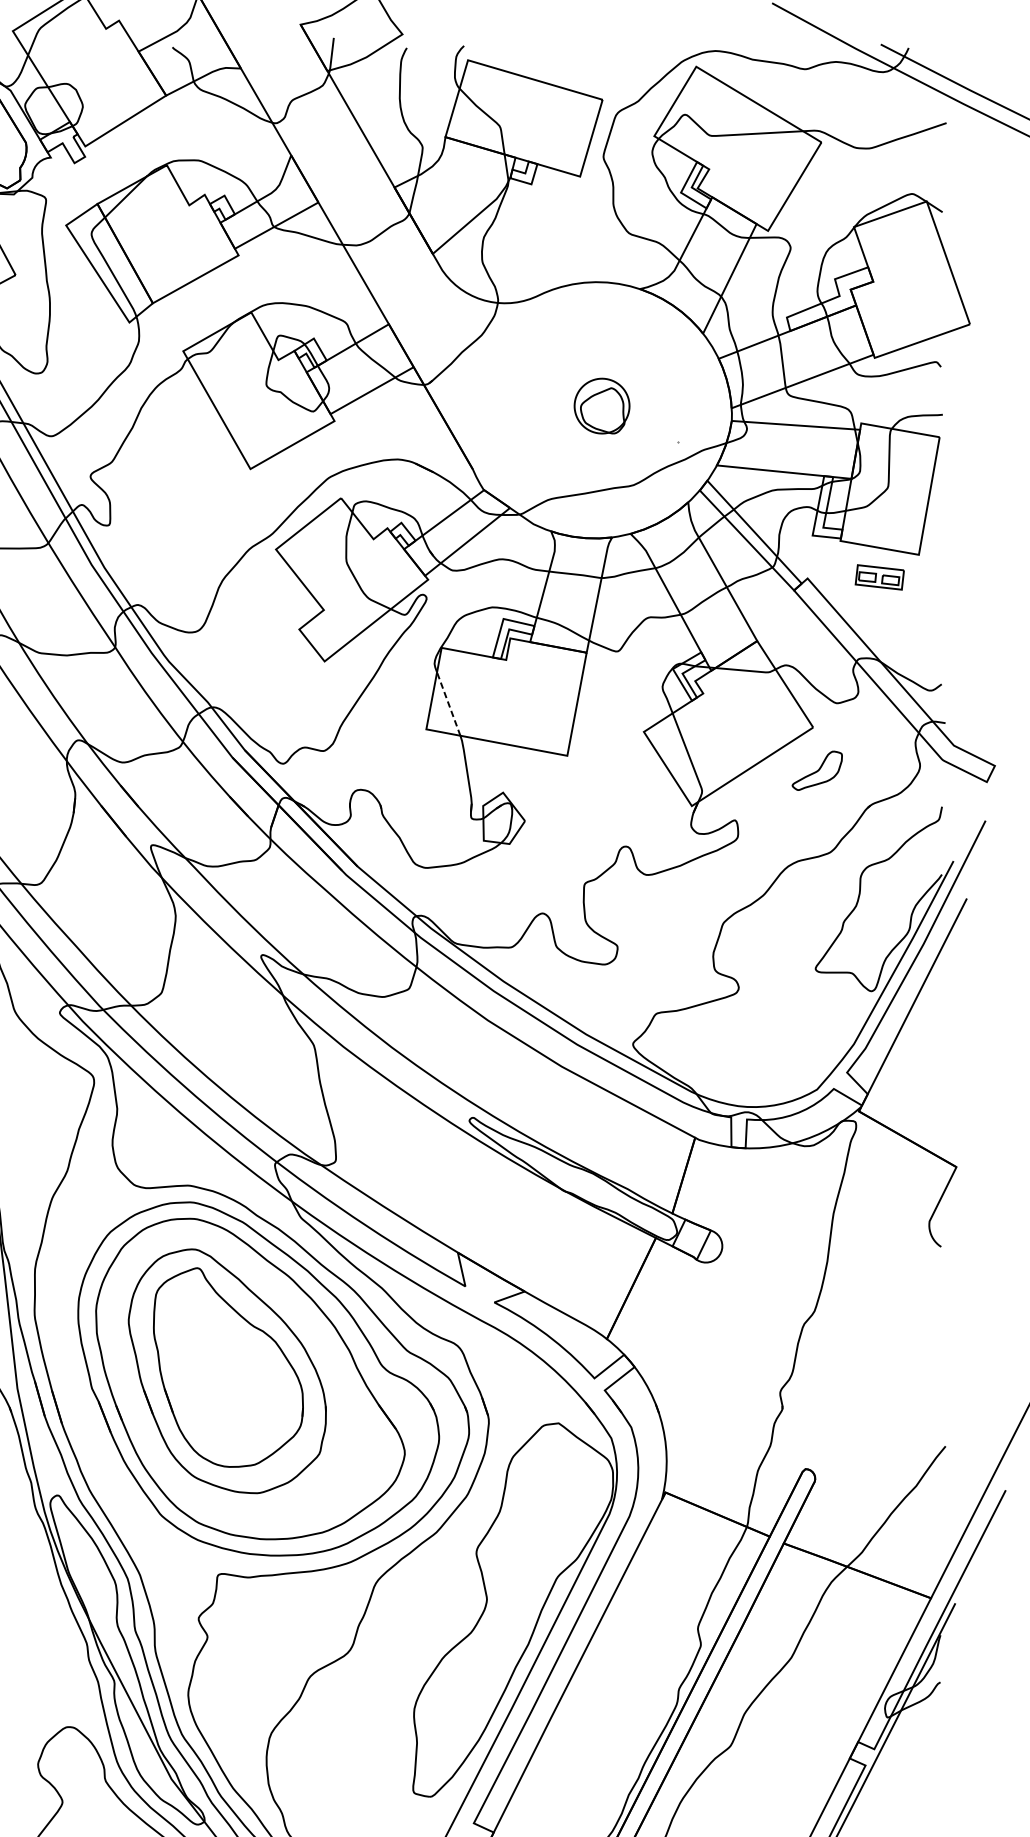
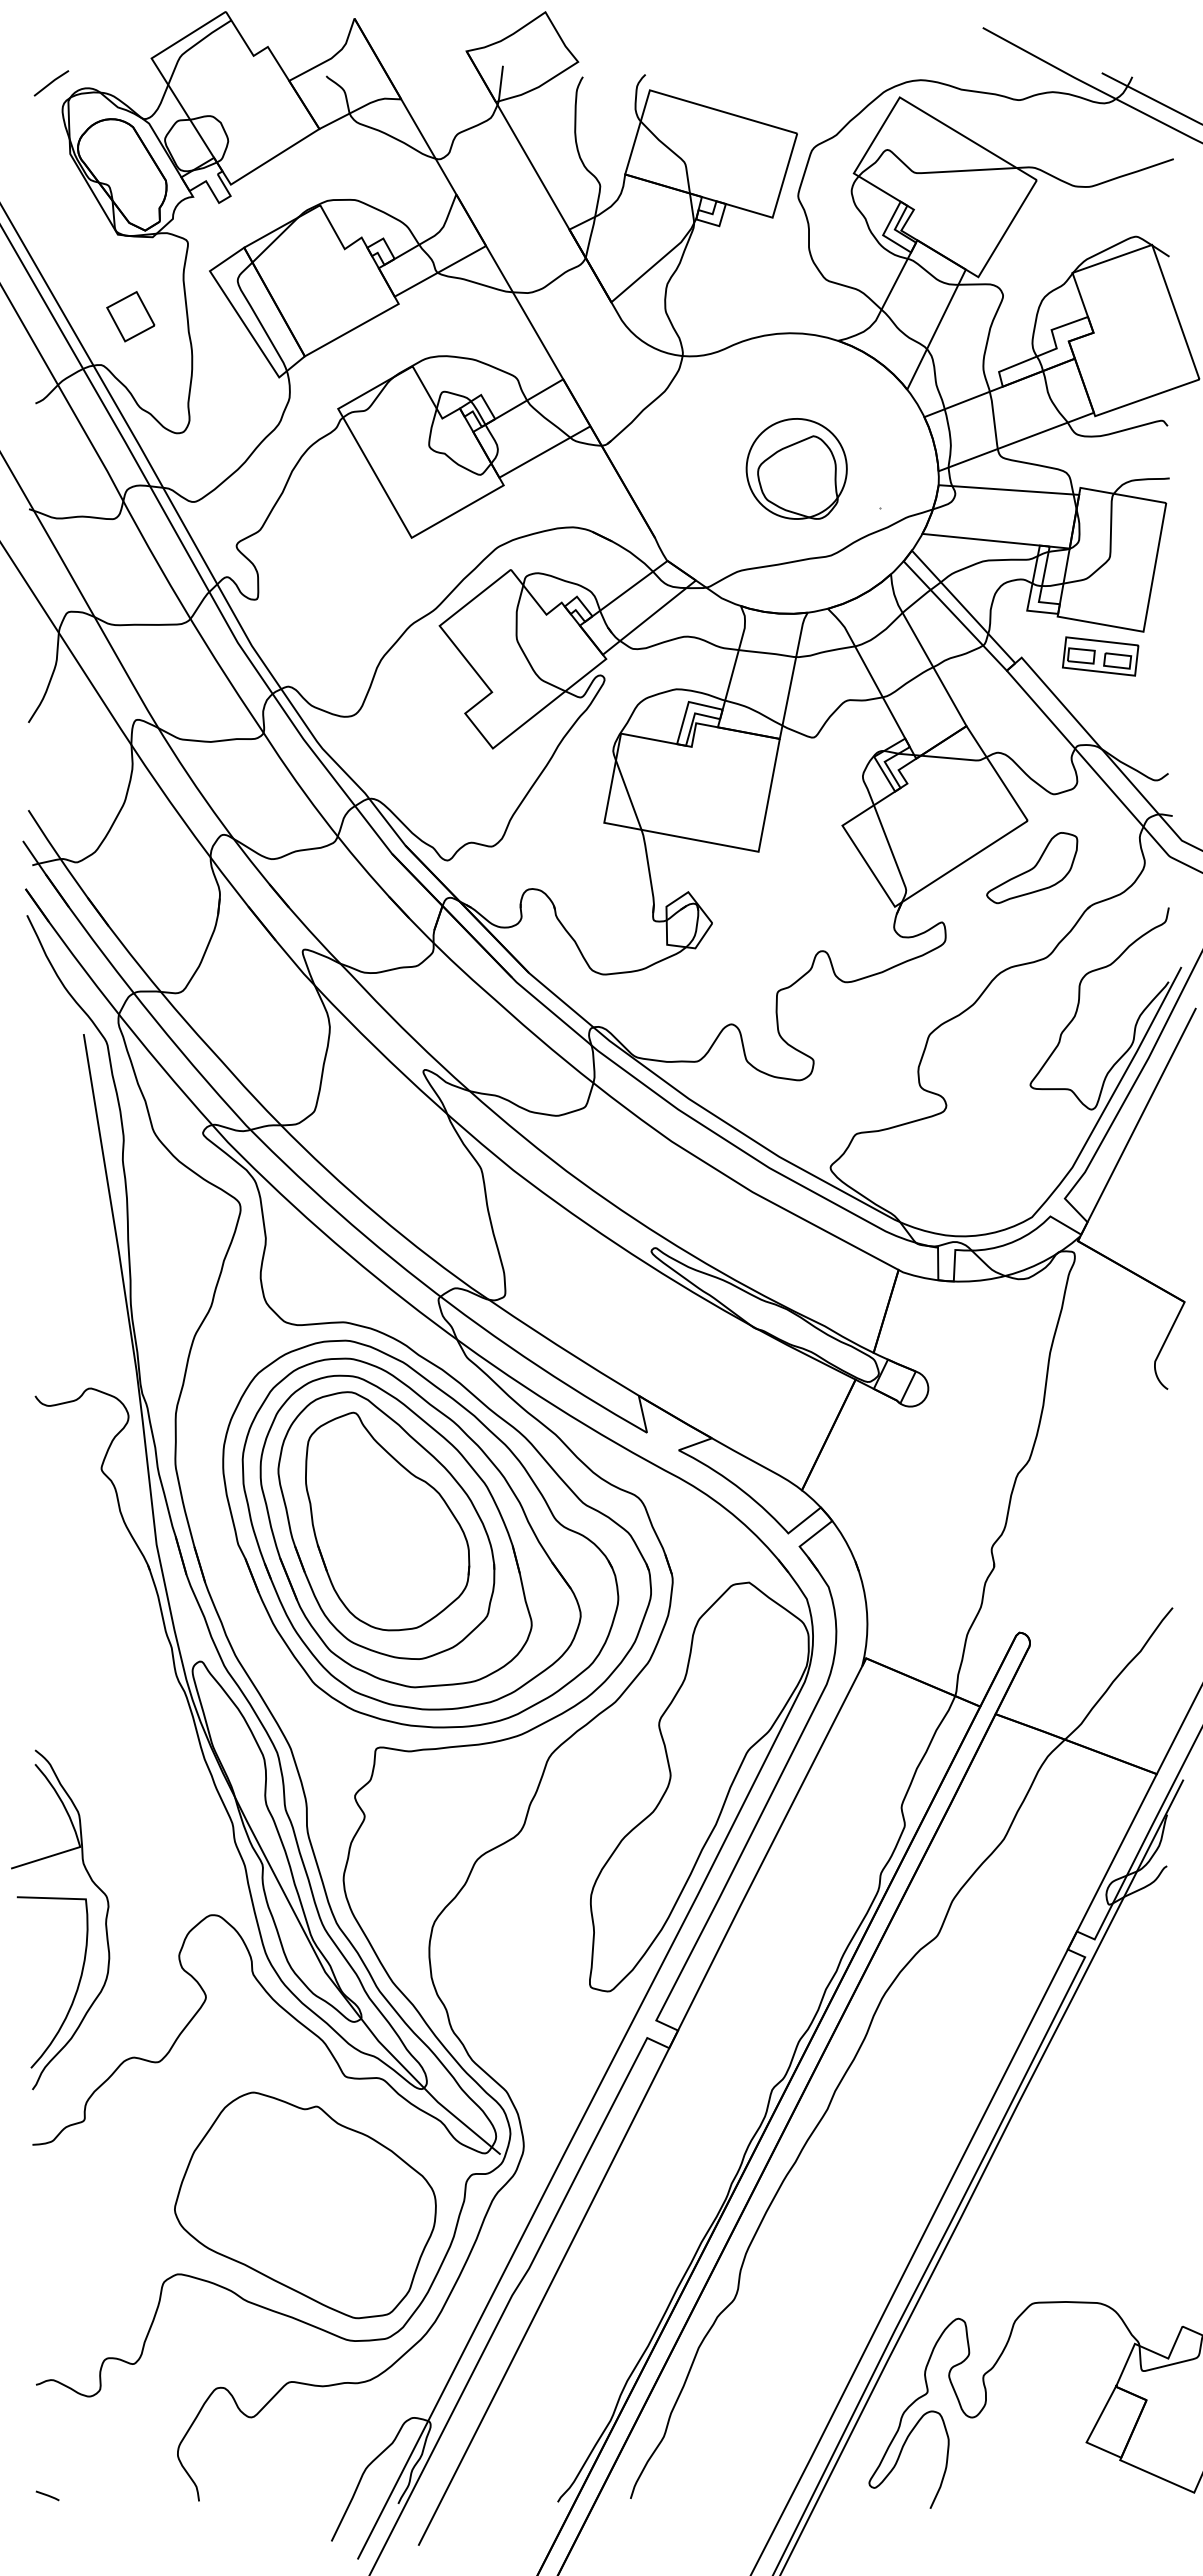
part: (601, 405) -> (796, 468), size x1.67
part: (879, 577) -> (1100, 656), size x1.43
line: (448, 704) -> (628, 795), dashed -> solid
part: (817, 771) -> (1032, 868), size x1.67
part: (235, 1376) -> (395, 1531), added

